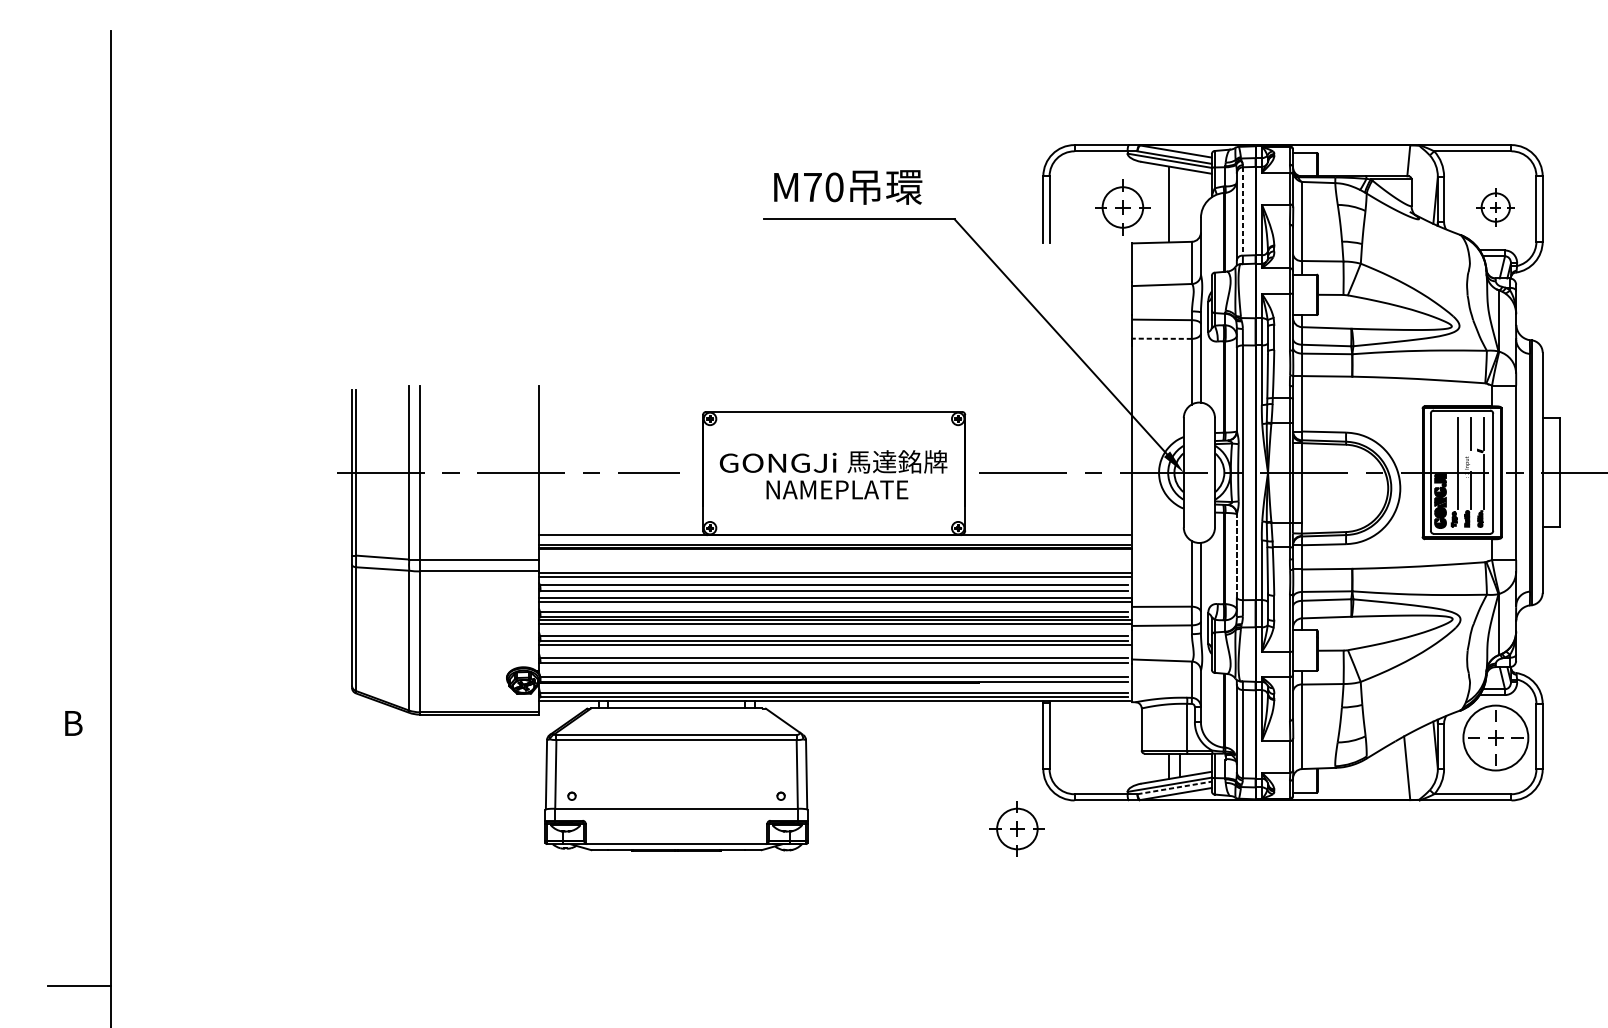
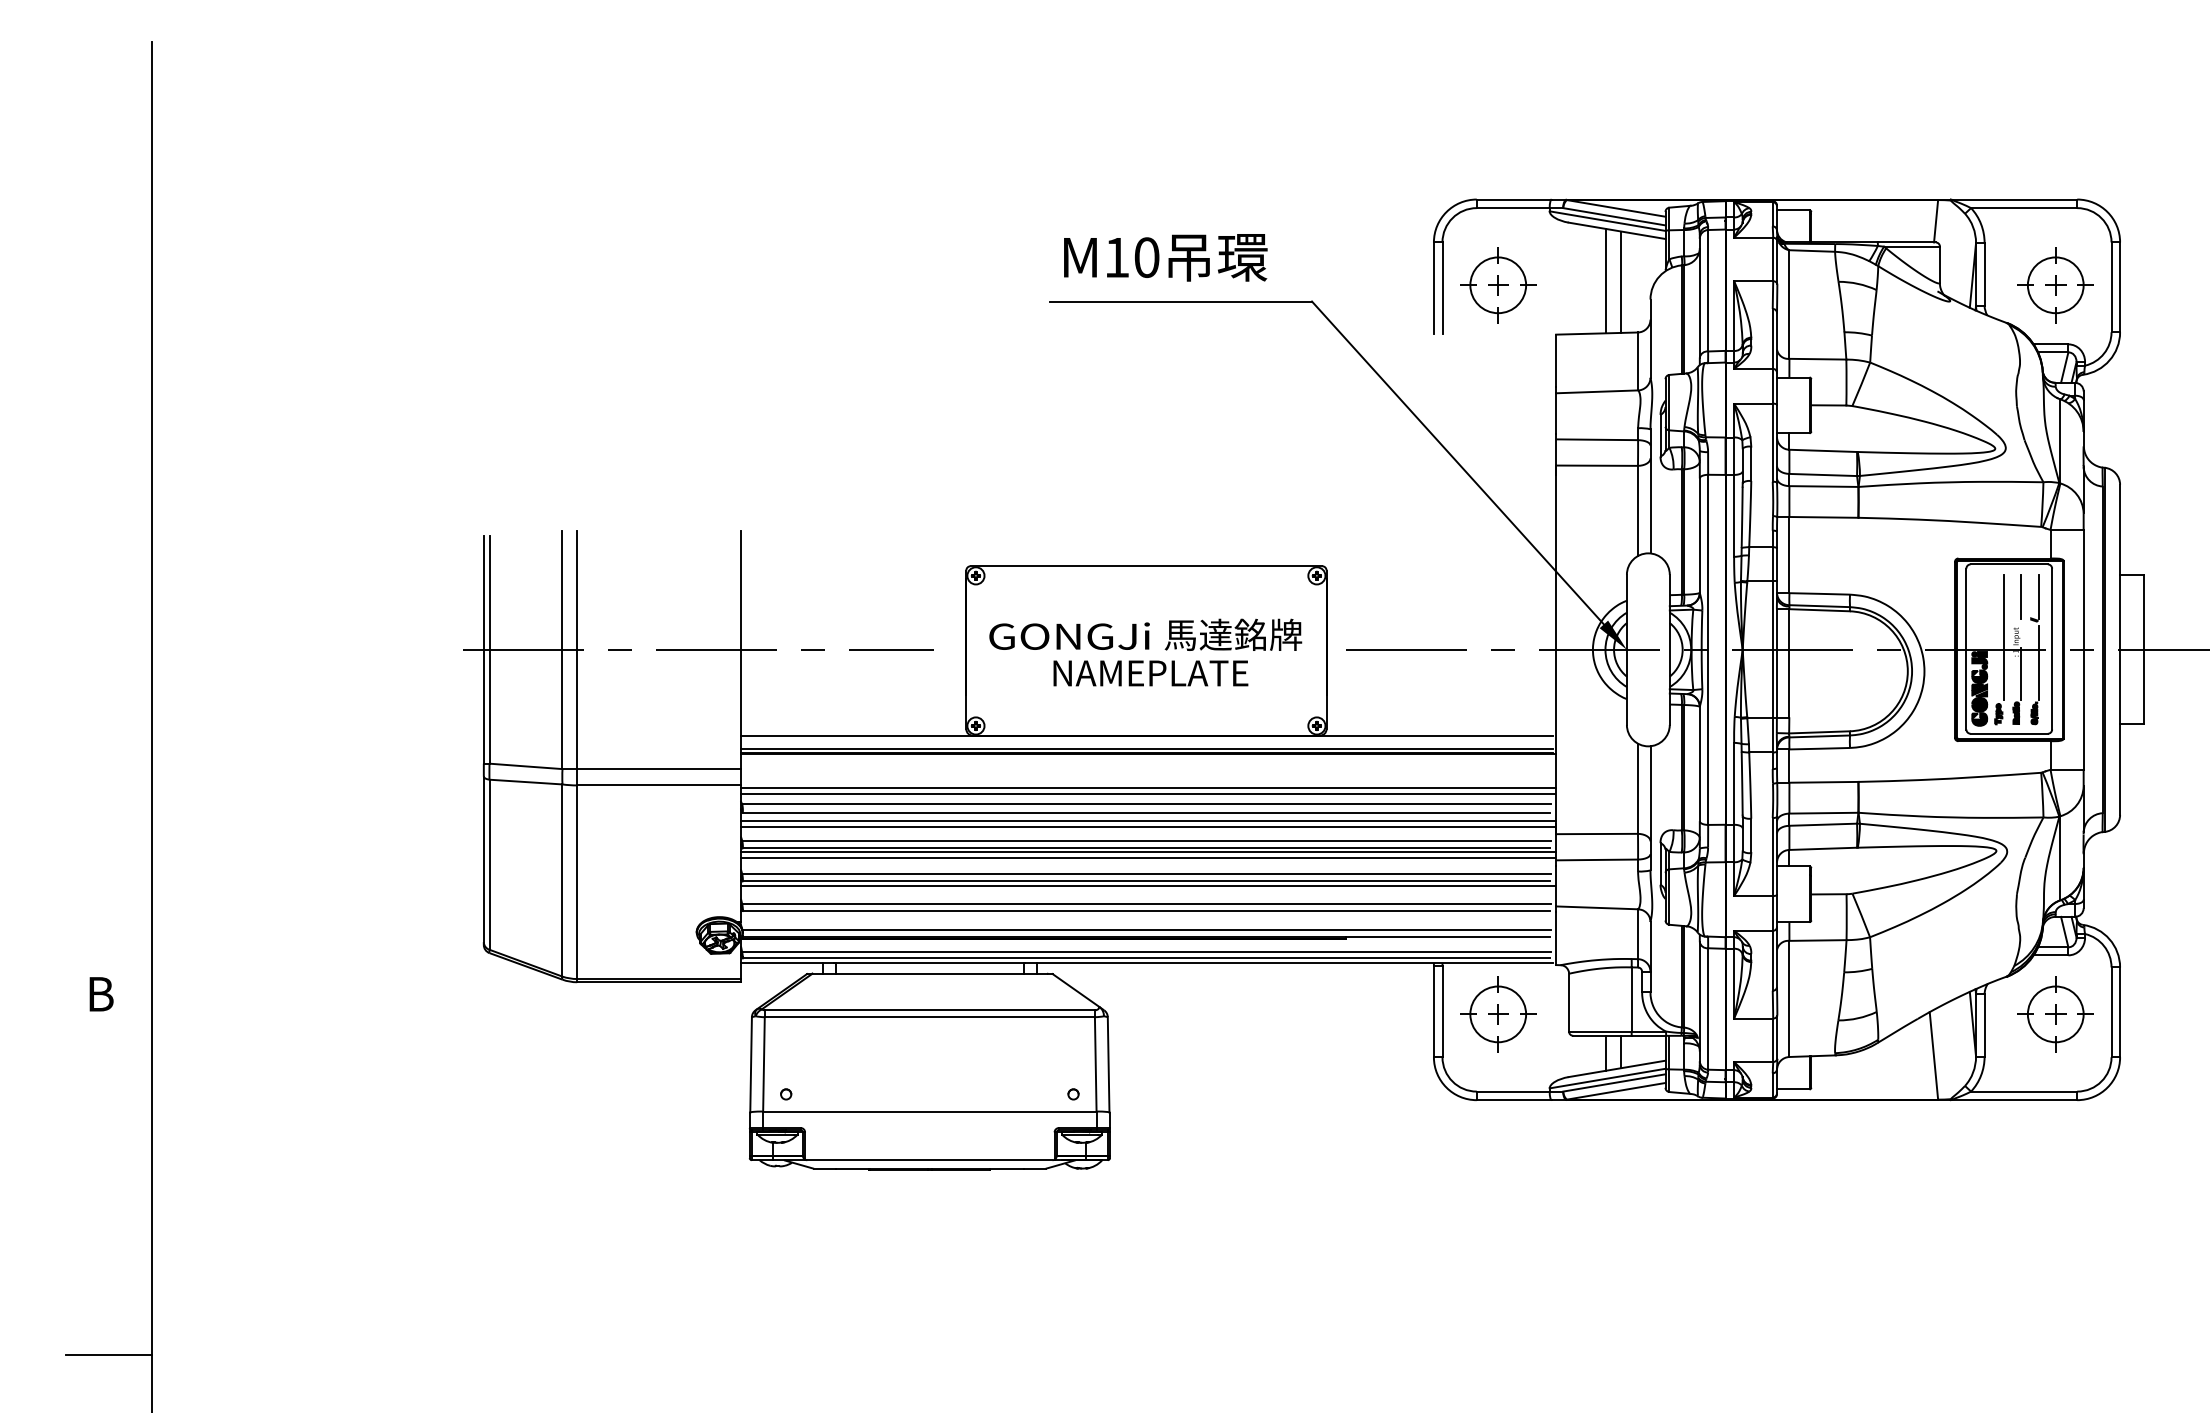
text: (813, 187) -> (1117, 257), M70 -> M10
line: (1179, 204) -> (1621, 281), added
part: (1123, 207) -> (1498, 285), moved
part: (1495, 207) -> (2055, 285), size x1.43
line: (1243, 211) -> (1708, 290), dashed -> solid
line: (1162, 338) -> (1597, 465), dashed -> solid
line: (1236, 555) -> (1699, 763), dashed -> solid
circle: (1495, 738) -> (2055, 1014), size x0.62
line: (1174, 787) -> (1614, 1082), dashed -> solid
part: (1017, 829) -> (1498, 1014), moved

